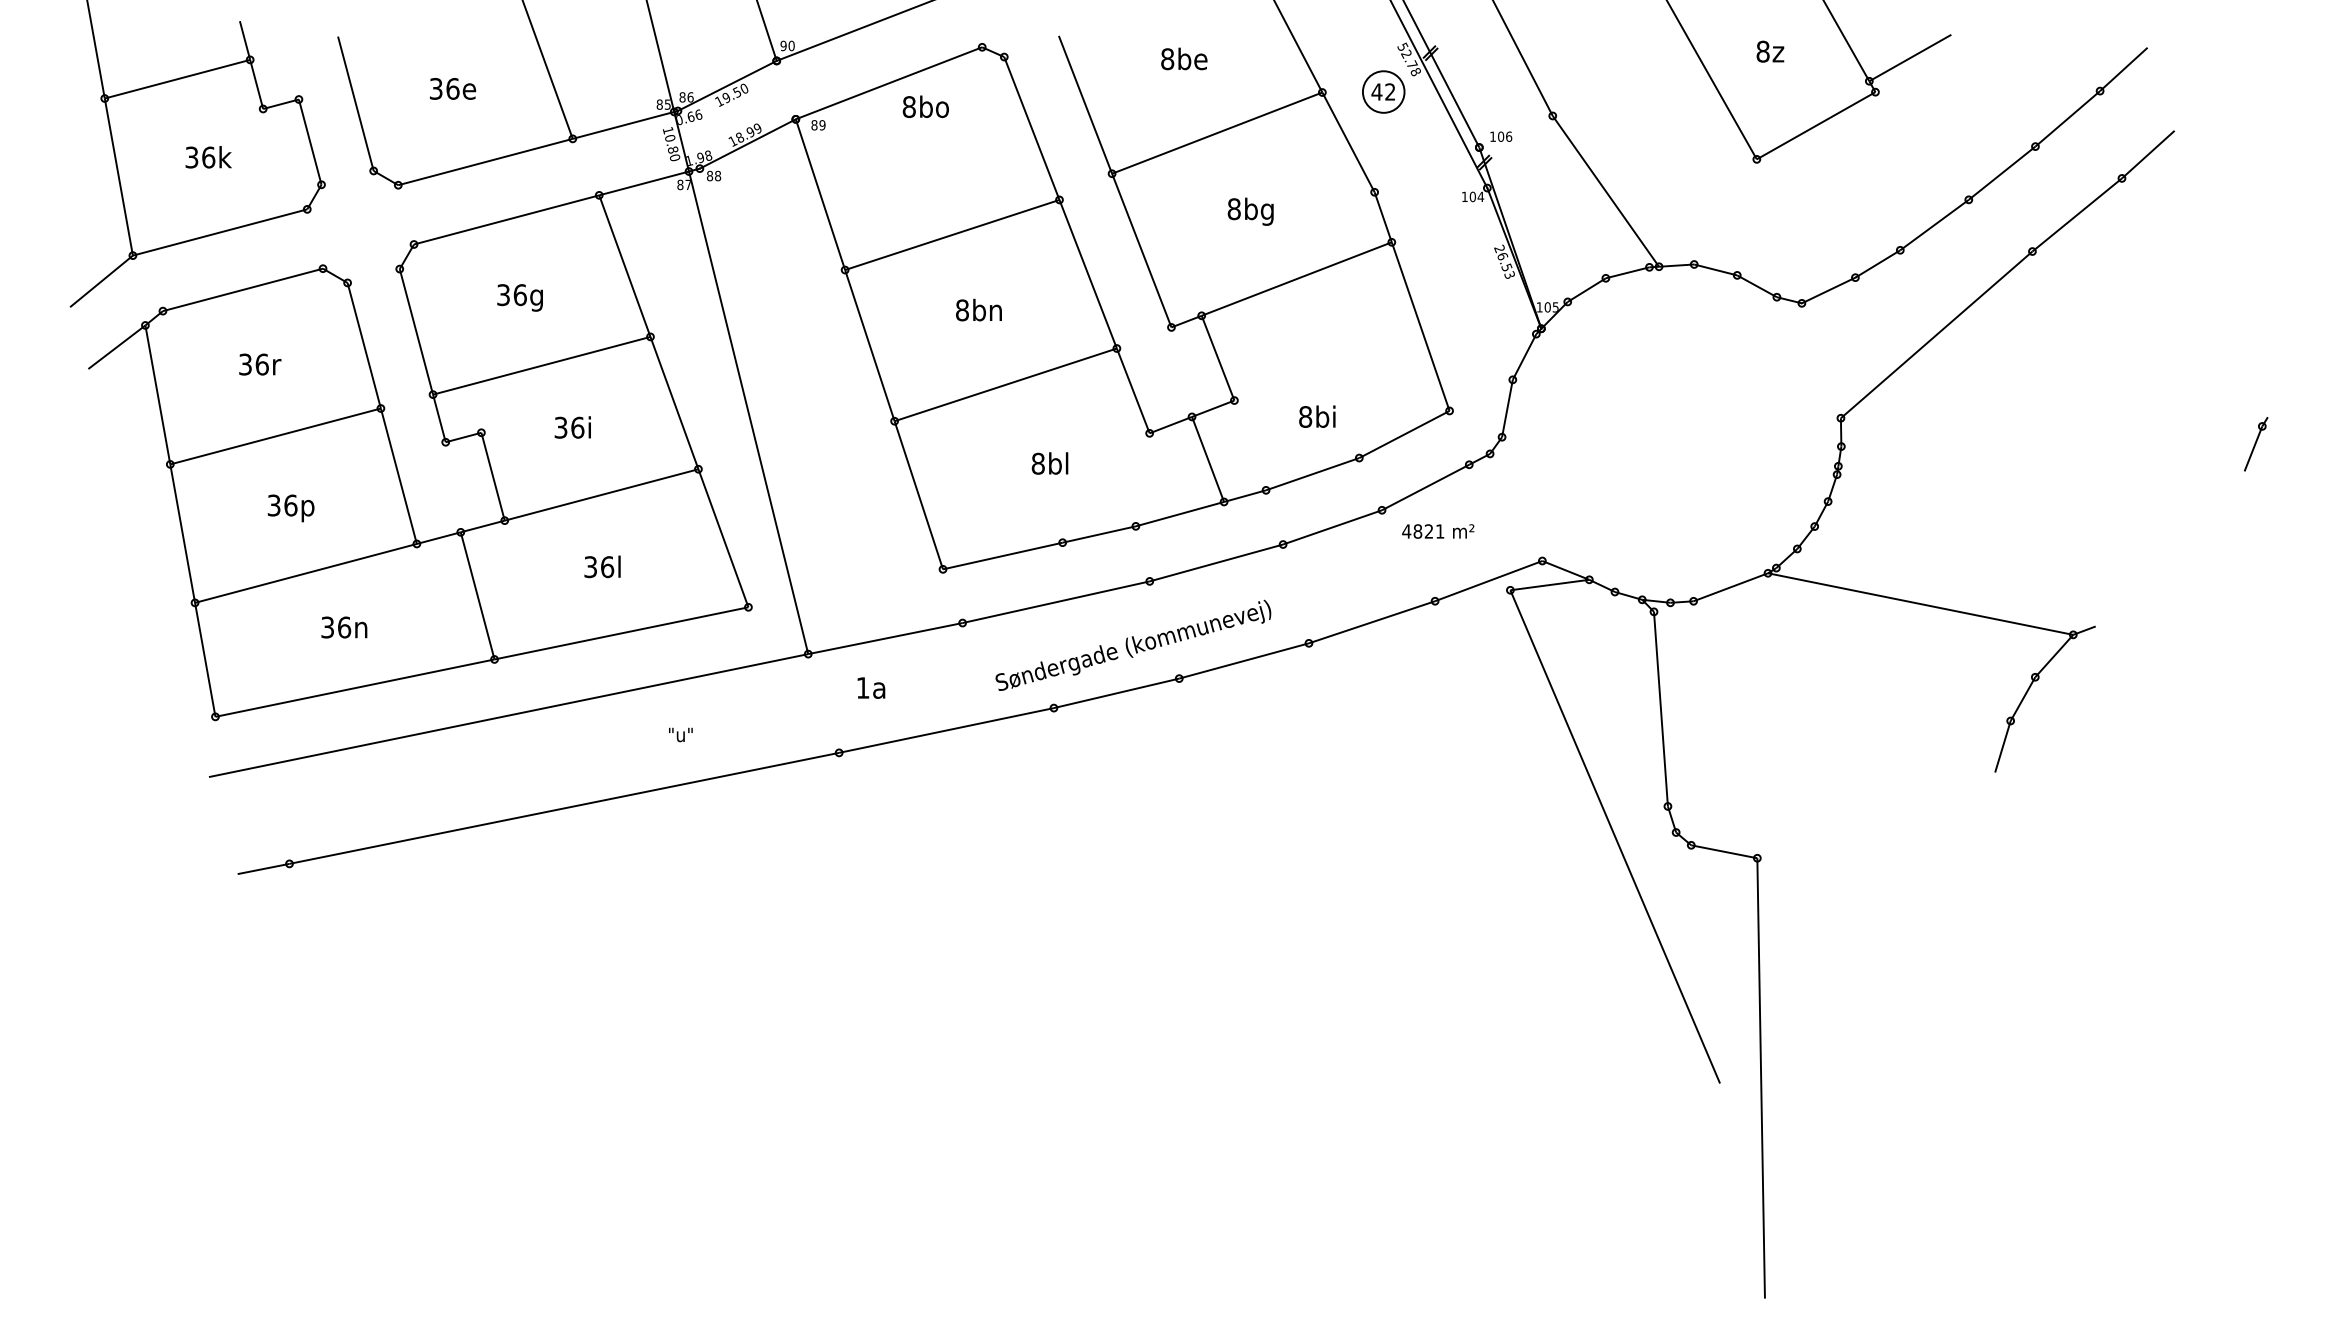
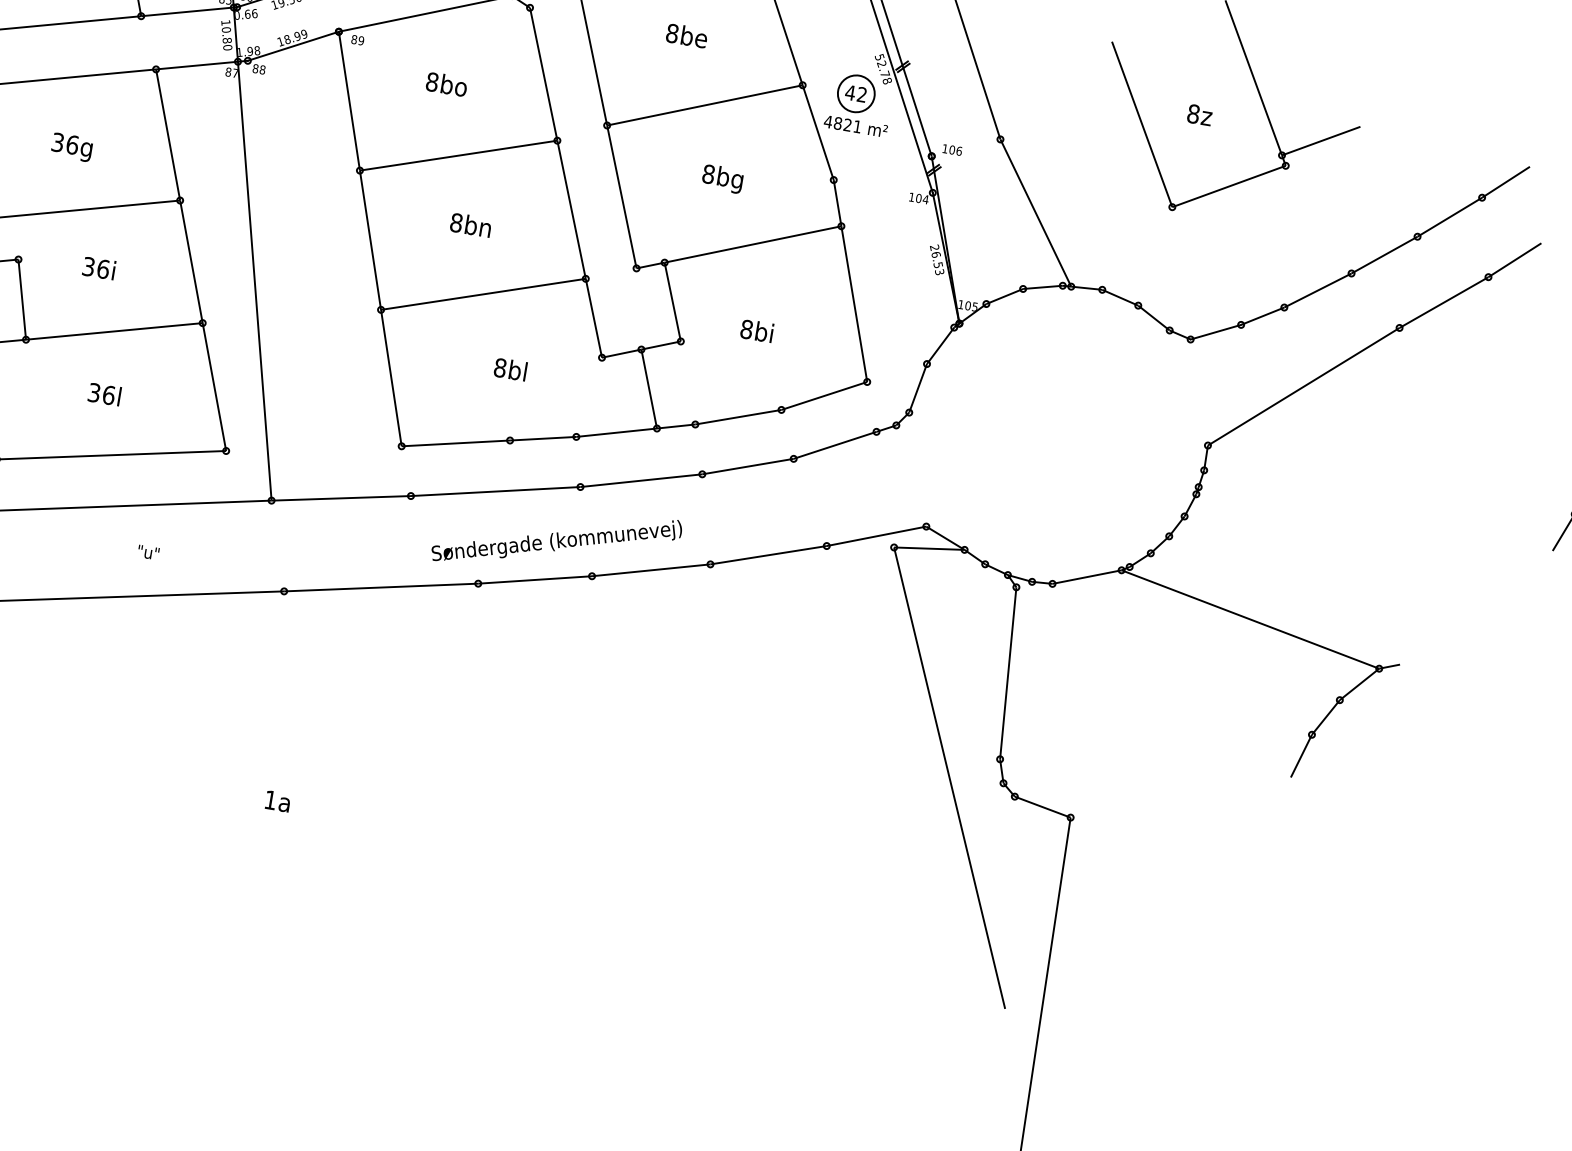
text: (925, 106) -> (446, 84), moved
text: (1317, 416) -> (757, 330), moved
text: (1438, 531) -> (856, 126), moved
text: (871, 687) -> (278, 801), moved

